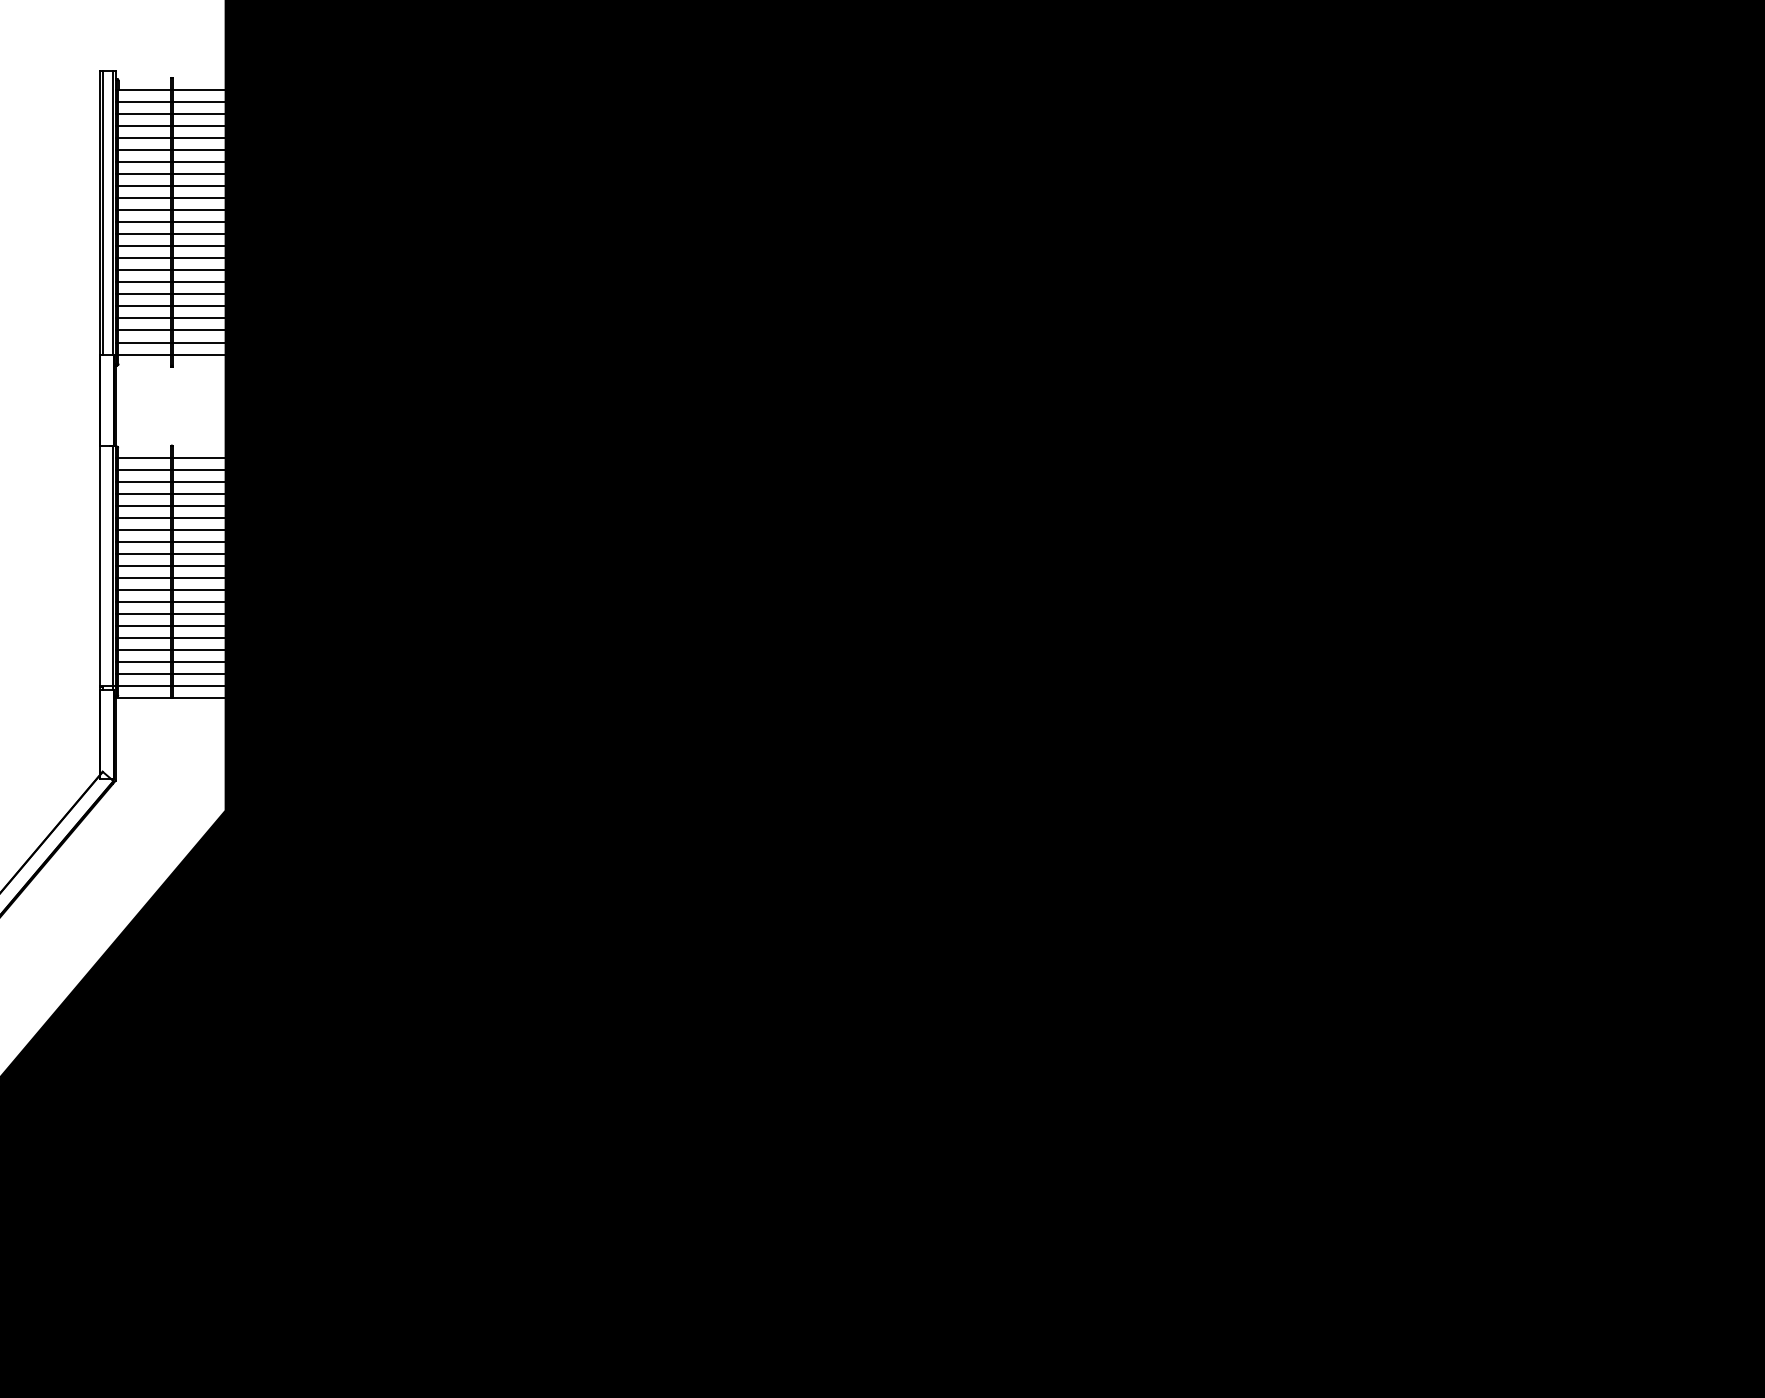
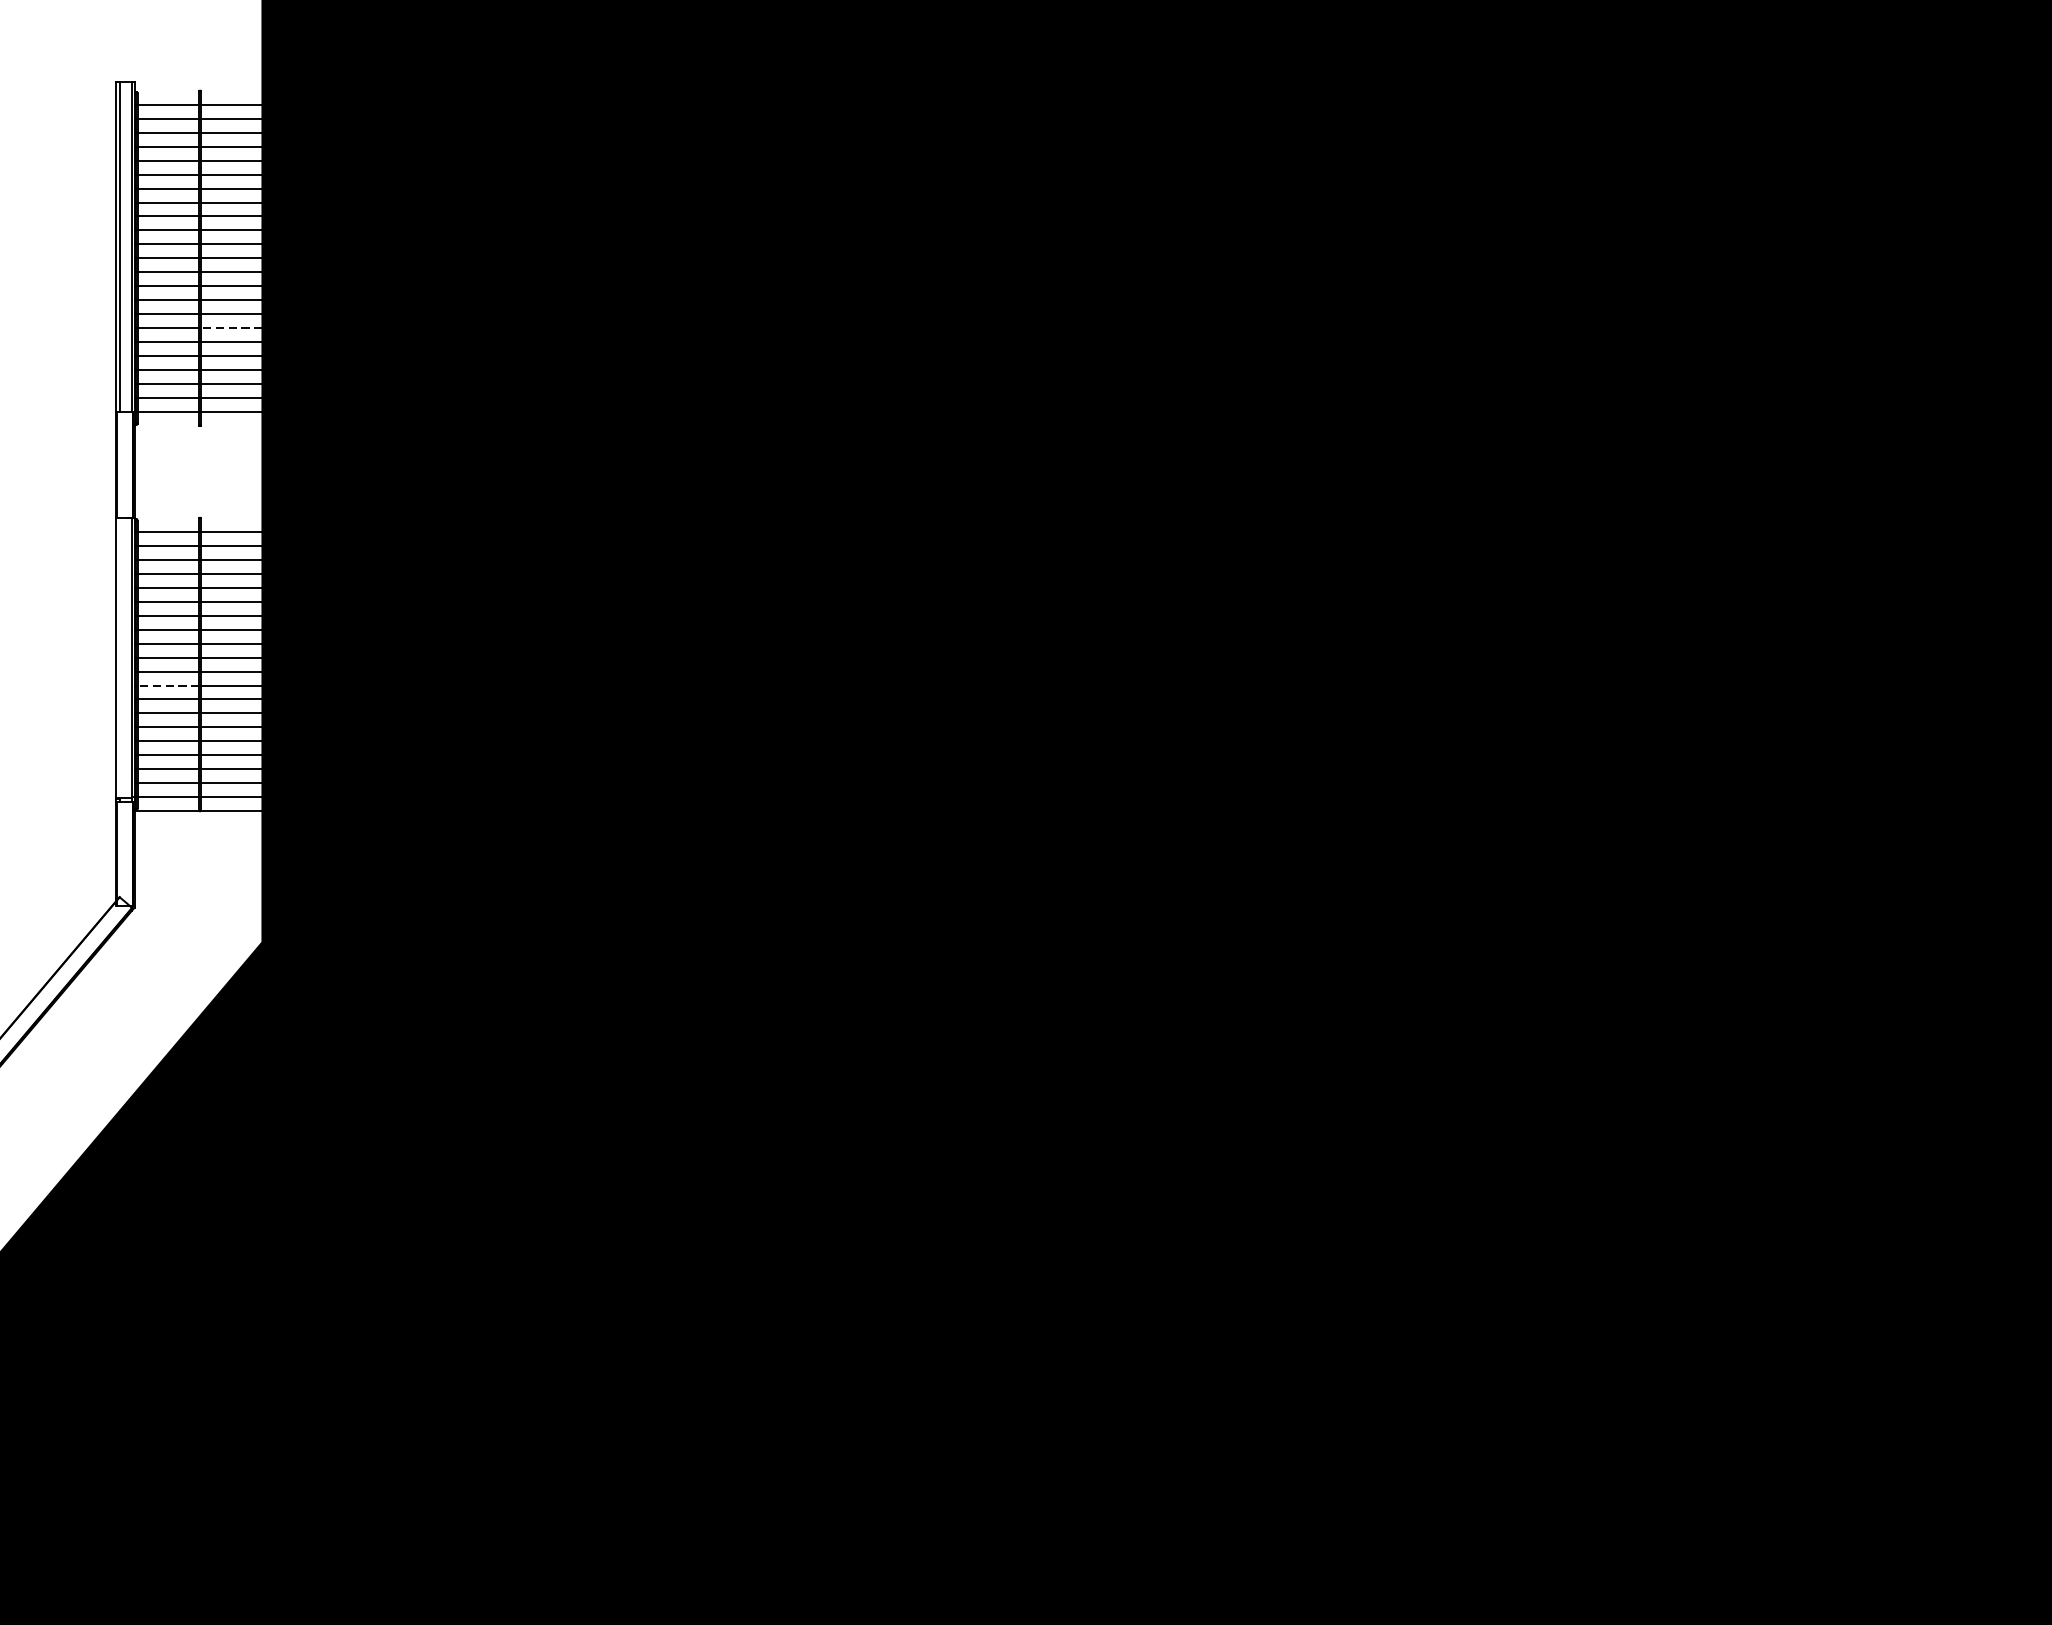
line: (198, 282) -> (230, 328), solid -> dashed
line: (144, 589) -> (168, 685), solid -> dashed

